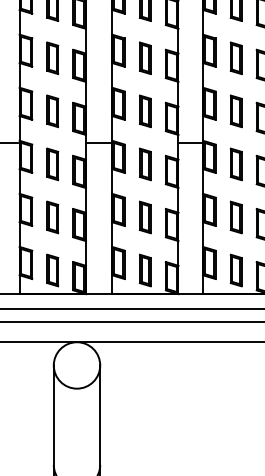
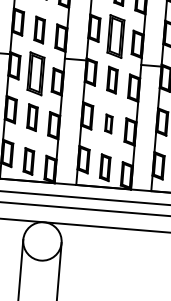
part: (145, 110) -> (116, 35), size x1.6
part: (52, 164) -> (35, 73), size x1.6
part: (145, 217) -> (109, 123), size x0.7

